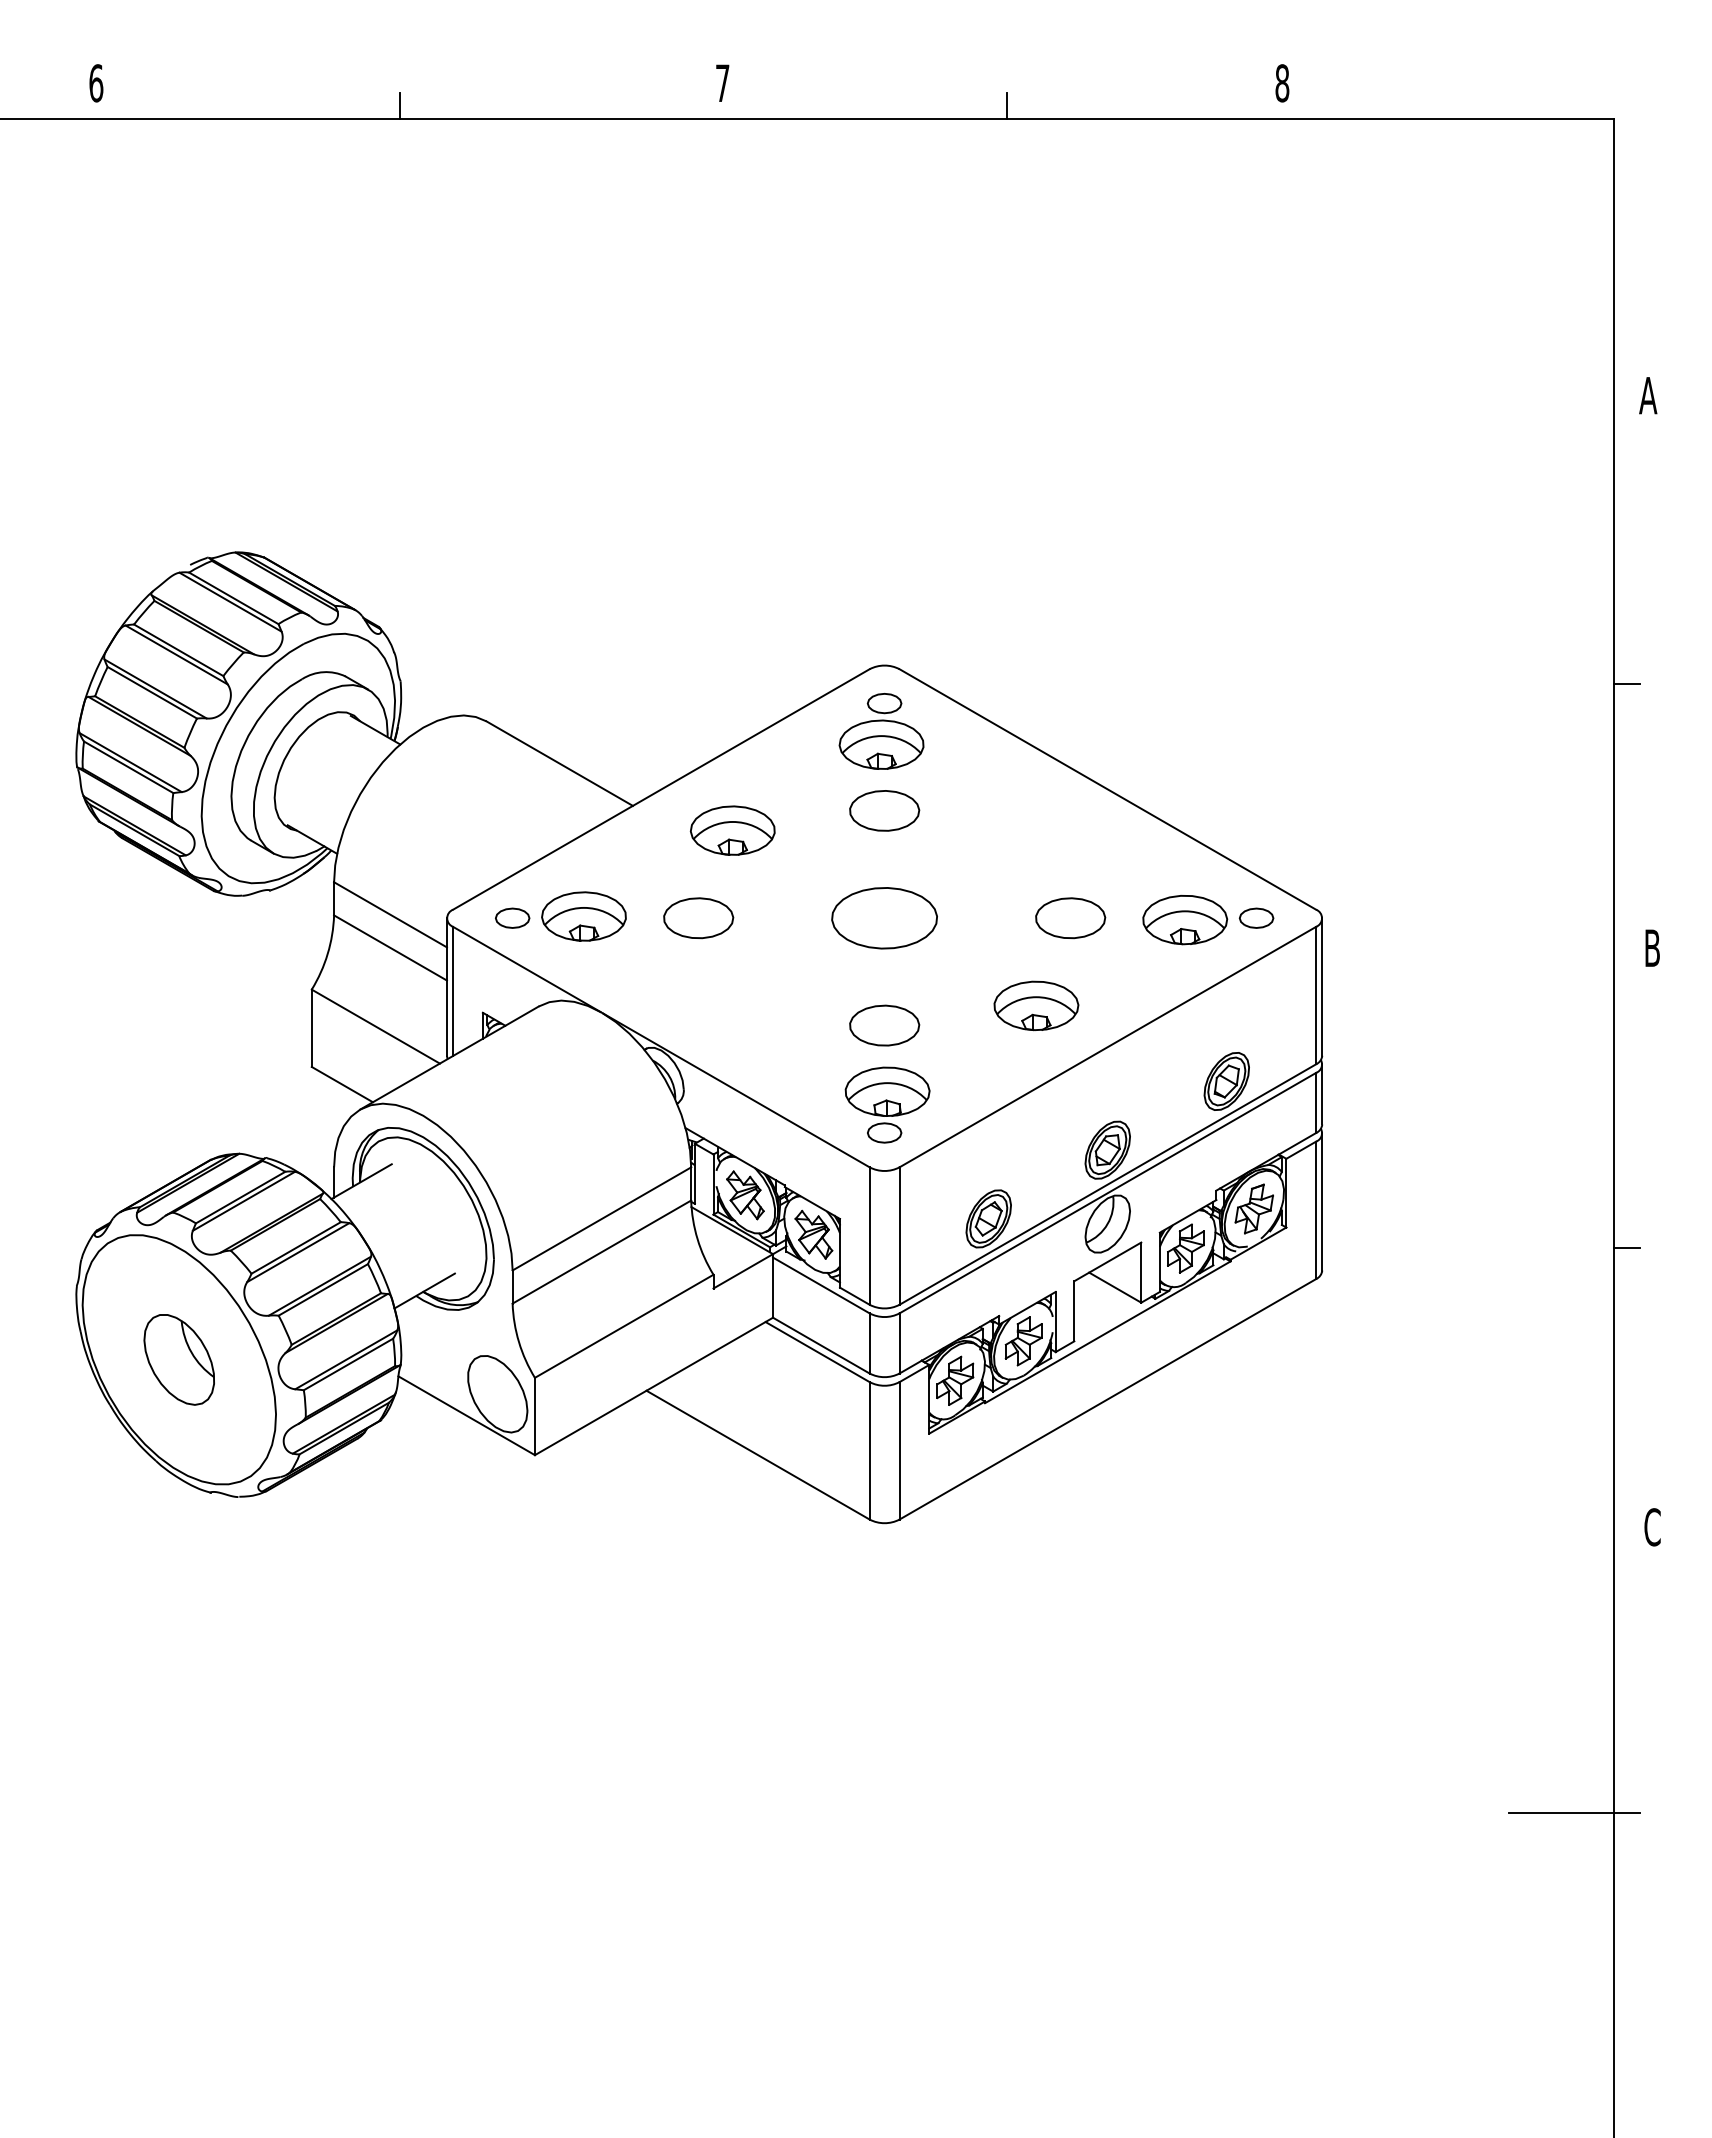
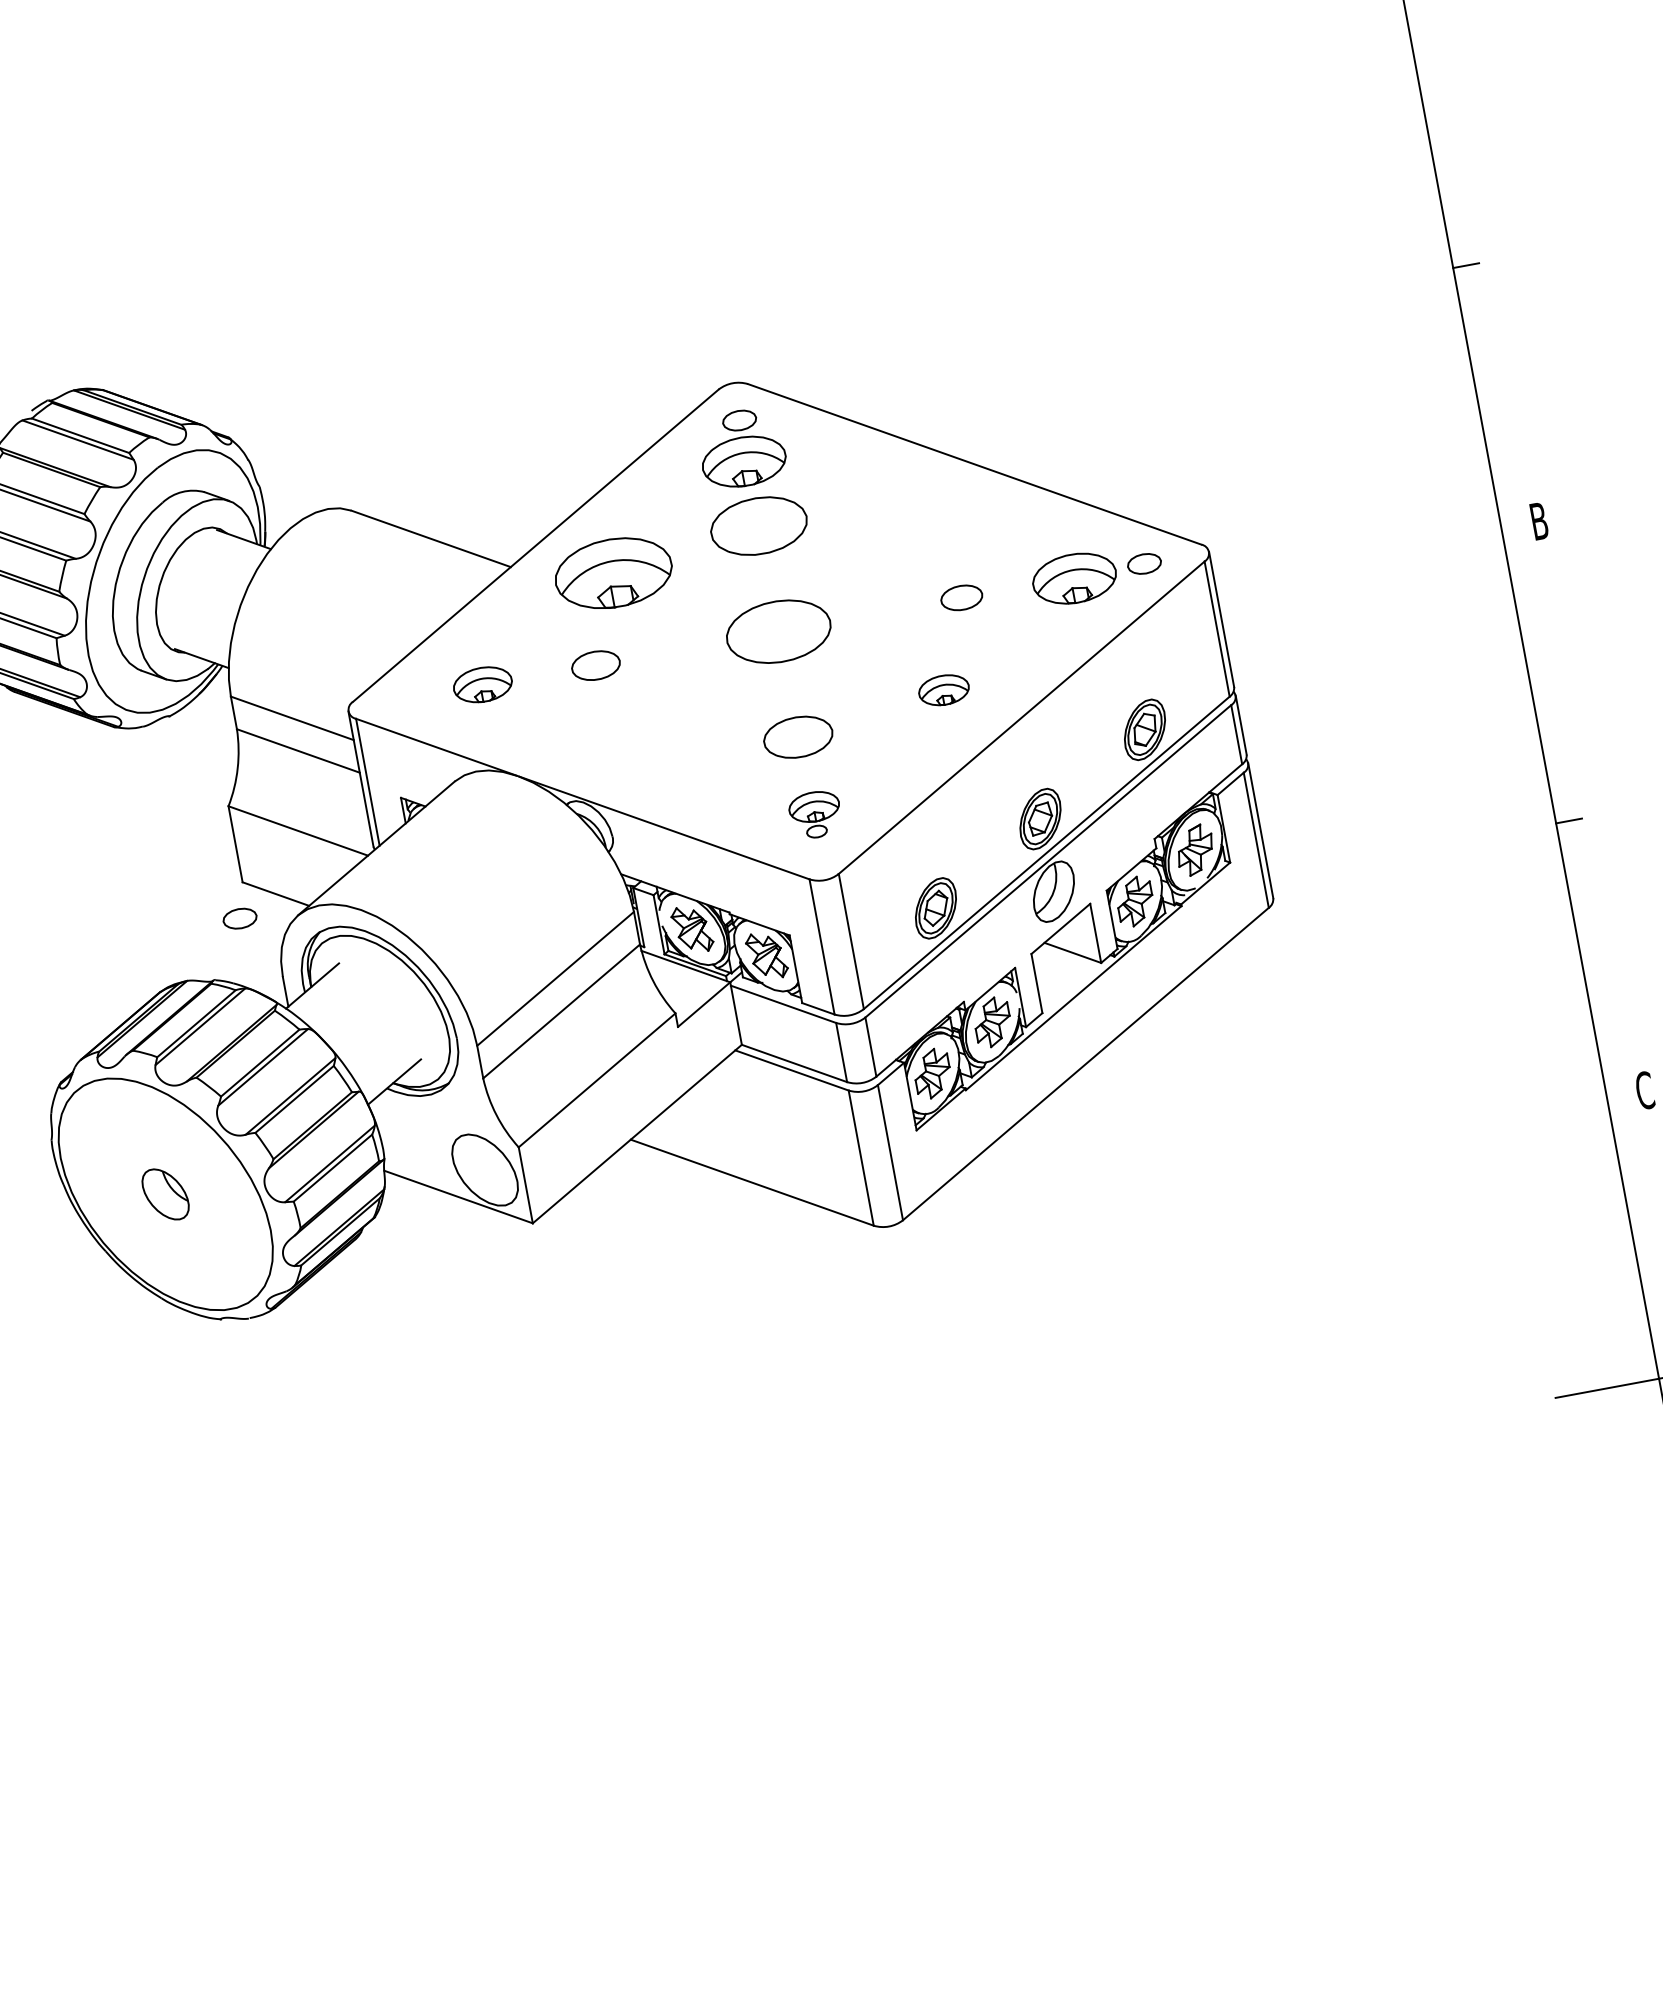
part: (884, 810) -> (759, 525), size x1.4
part: (732, 830) -> (613, 573), size x1.4
part: (583, 916) -> (482, 684), size x0.7
part: (512, 917) -> (239, 917), moved
part: (698, 918) -> (595, 665), size x0.7
part: (1070, 918) -> (961, 598), size x0.6
part: (1036, 1005) -> (944, 689), size x0.6
part: (887, 1104) -> (815, 814), size x0.6
part: (178, 1359) -> (164, 1194), size x0.6

